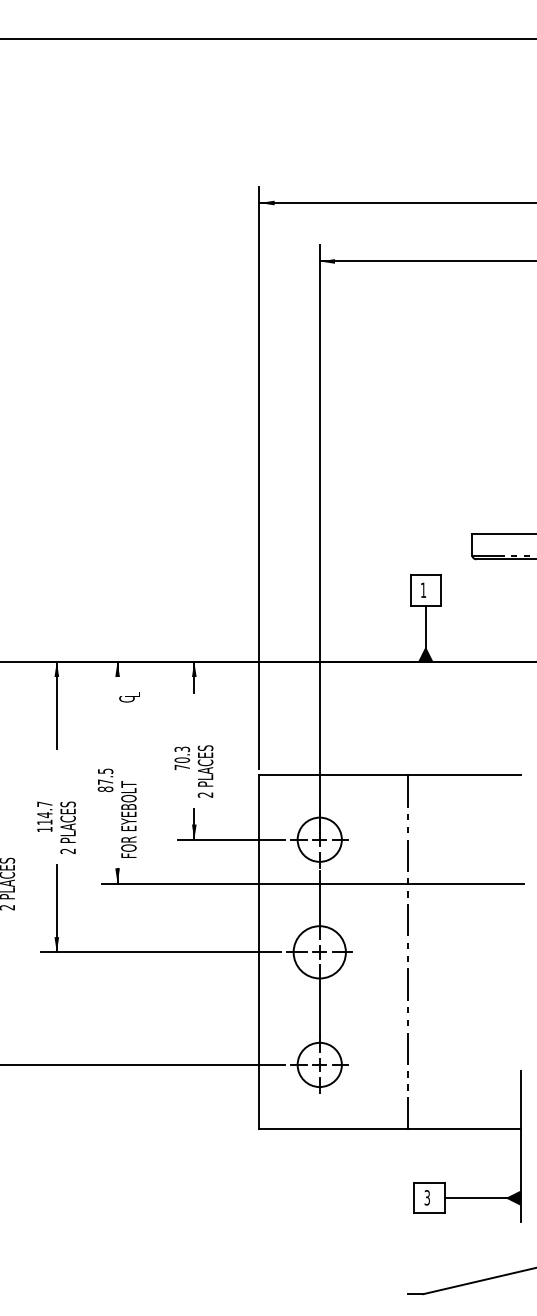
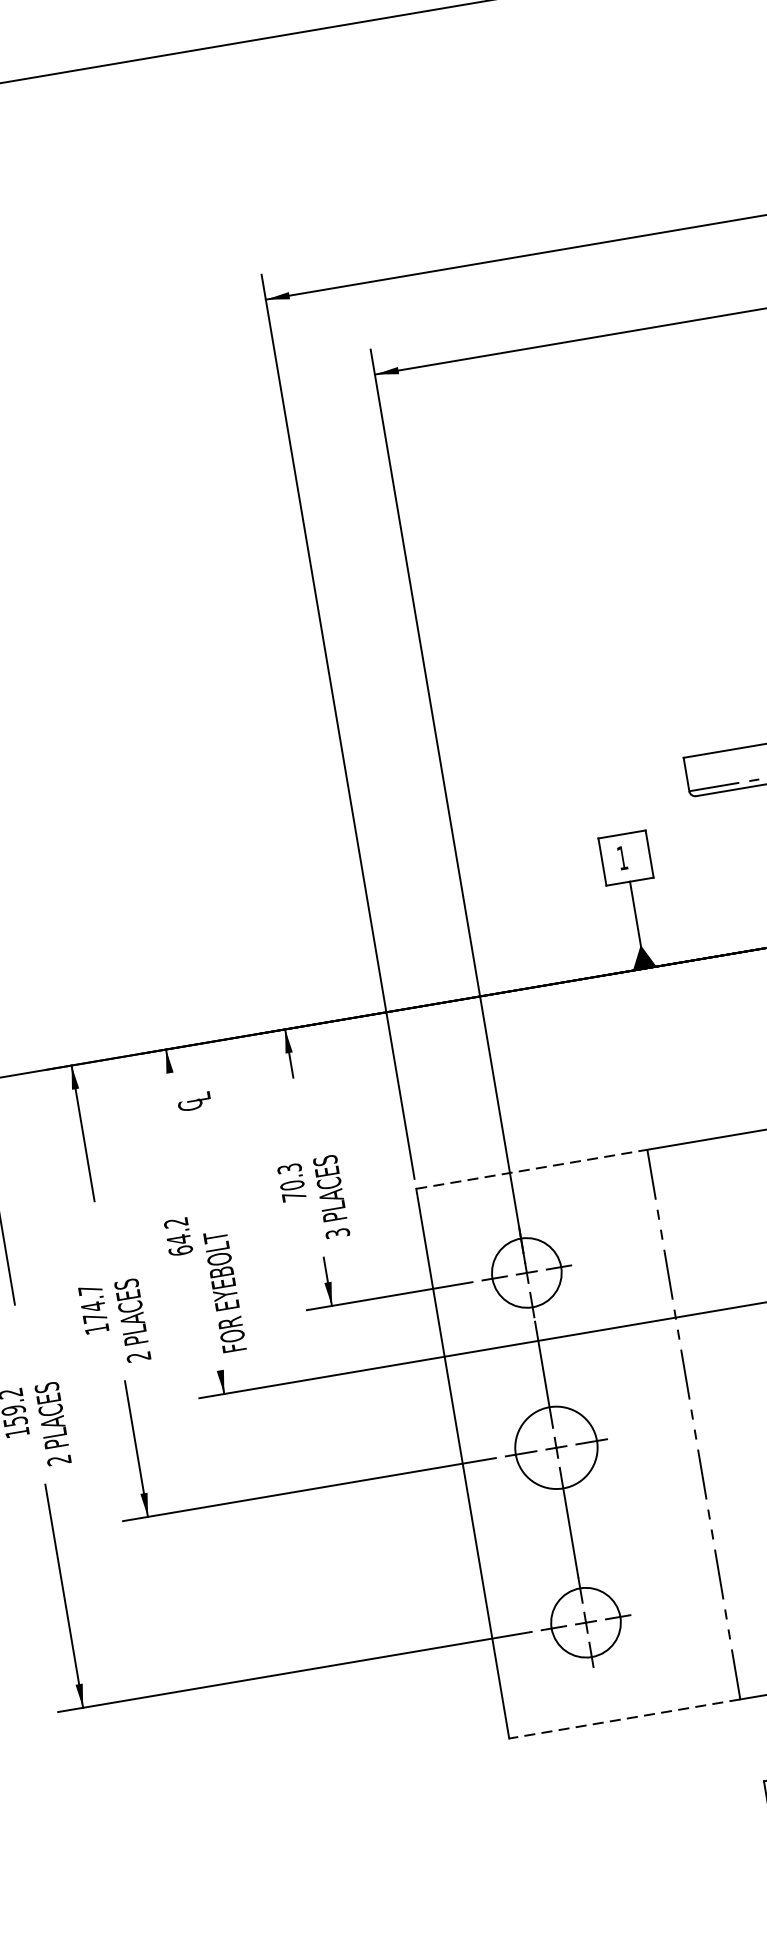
line: (334, 775) -> (532, 1169), solid -> dashed
text: (105, 780) -> (178, 1237), 87.5 -> 64.2
text: (205, 794) -> (337, 1232), 2 -> 3
text: (44, 821) -> (94, 1316), 114.7 -> 174.7
line: (333, 1129) -> (624, 1719), solid -> dashed

